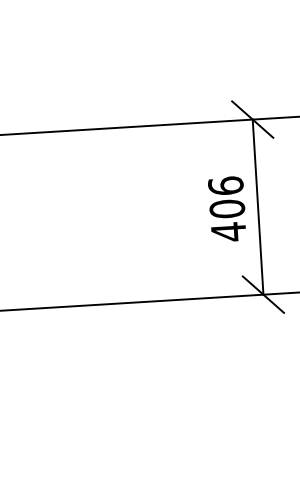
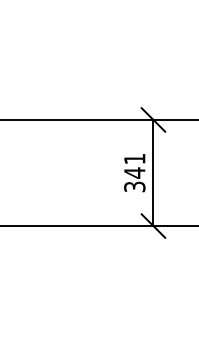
text: (226, 208) -> (134, 172), 406 -> 341

